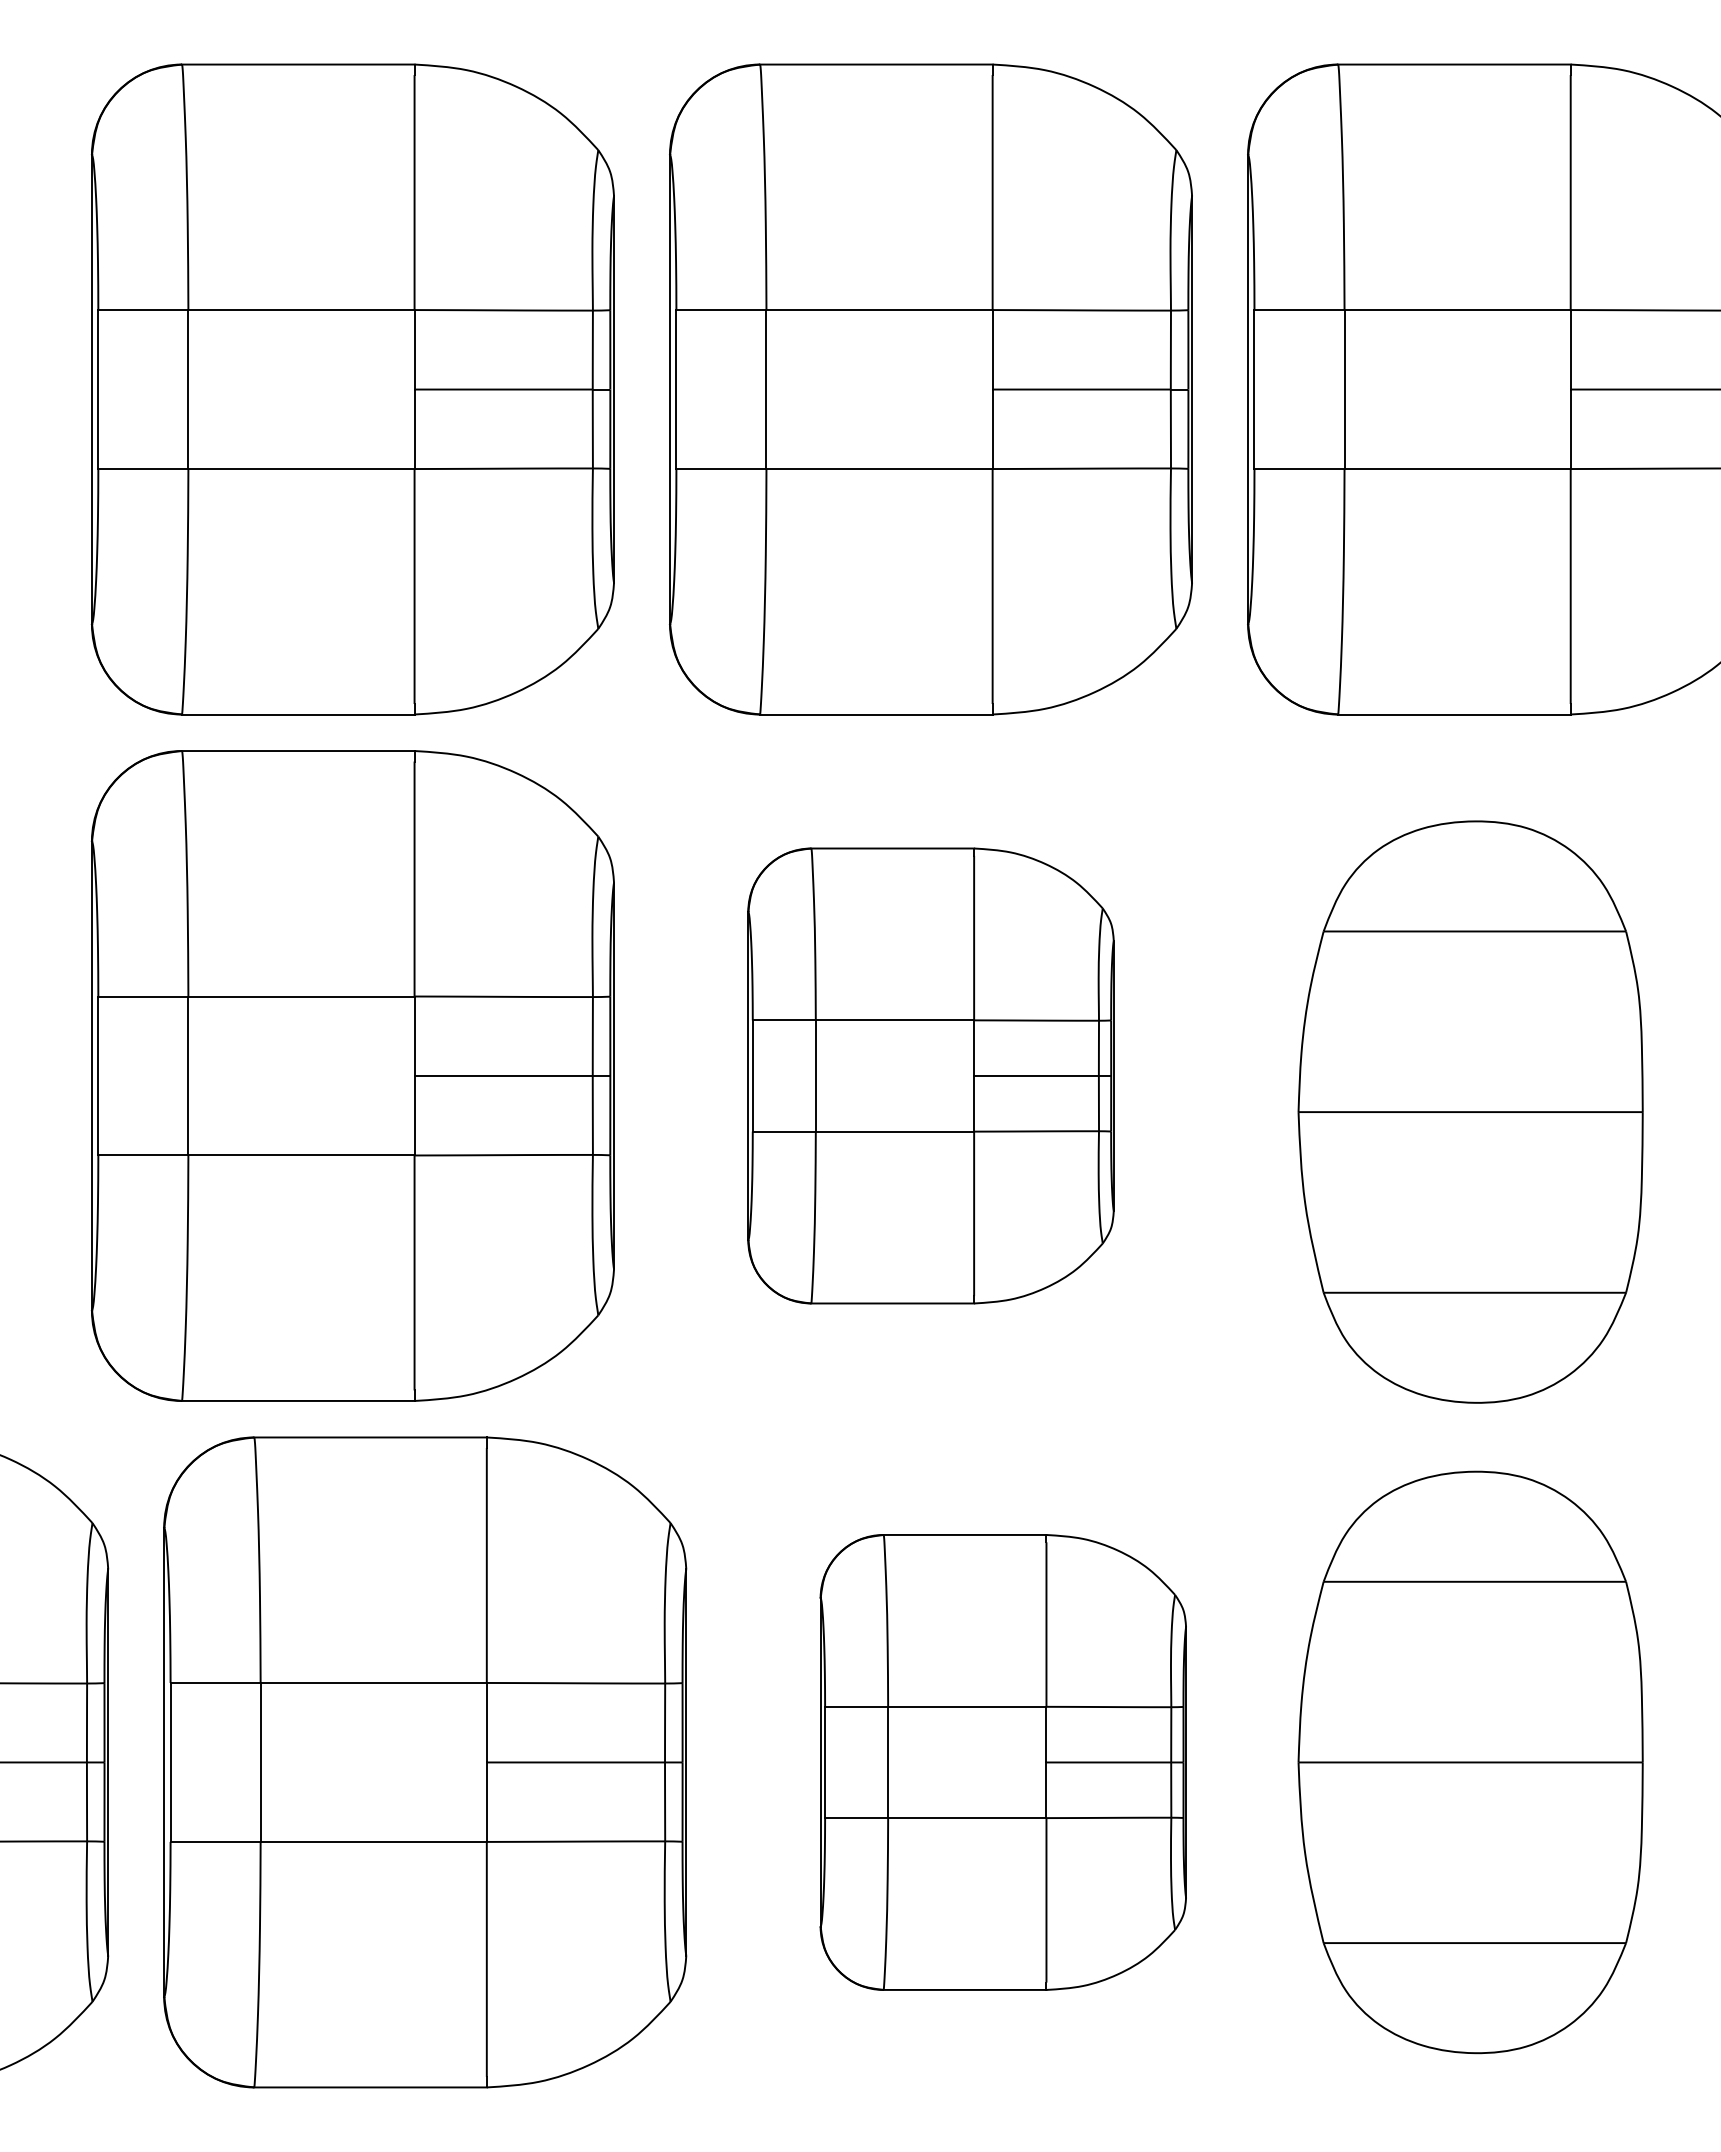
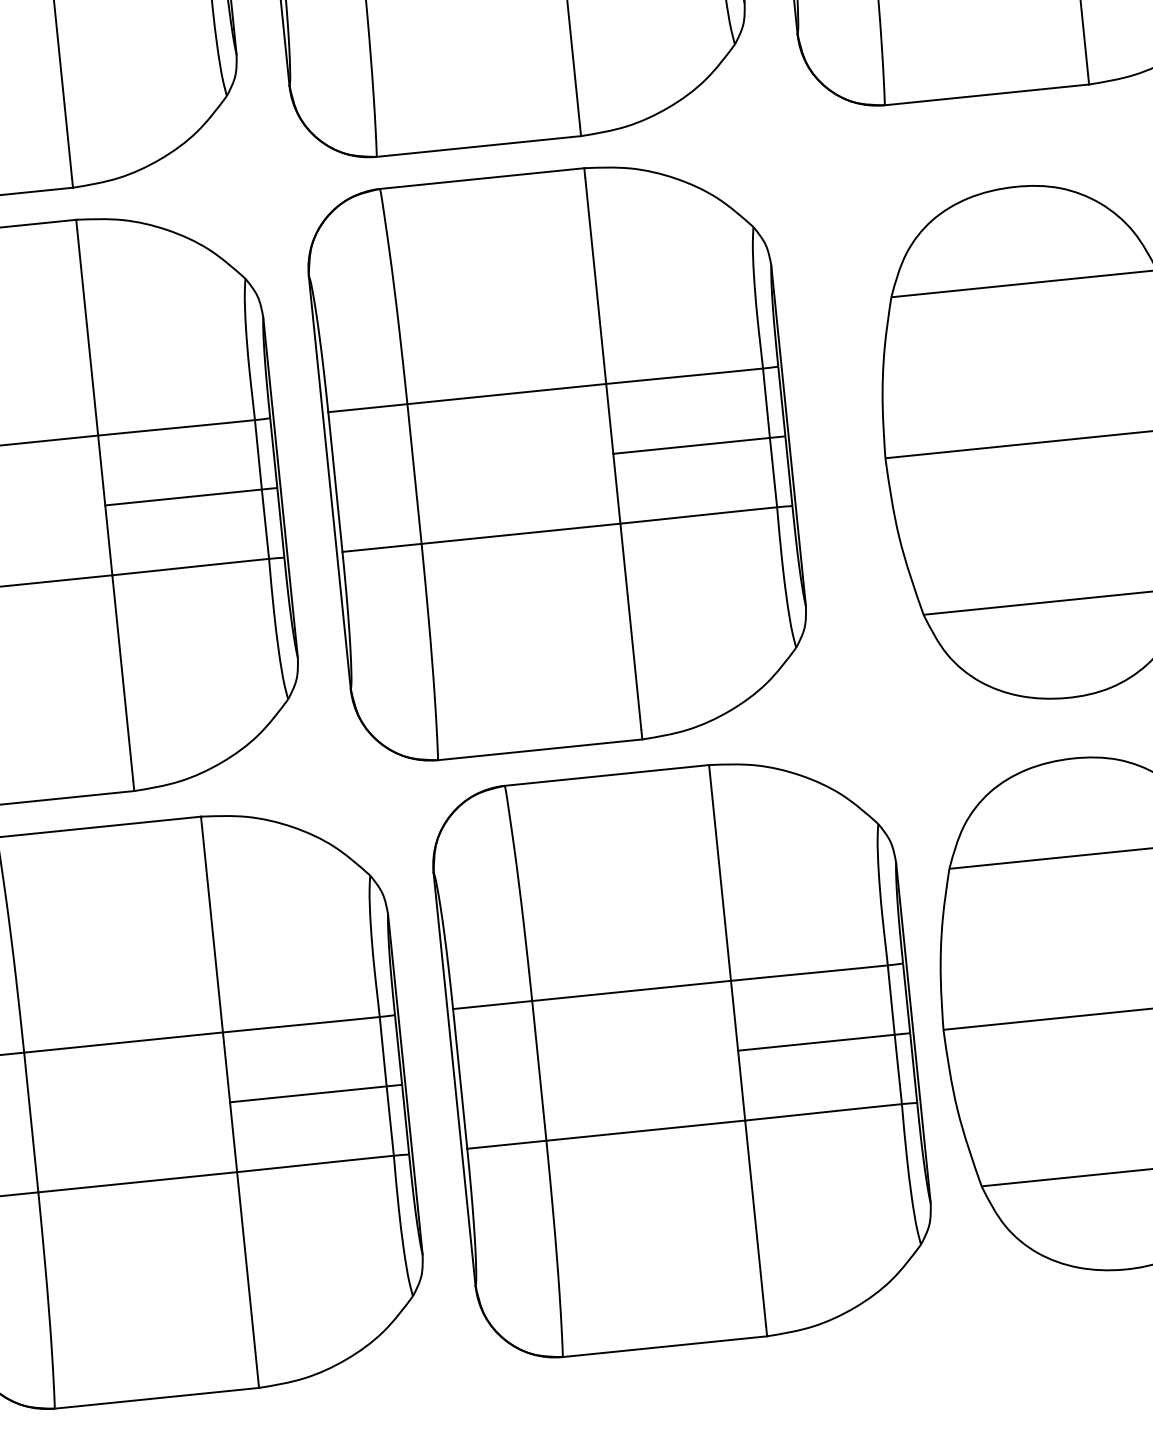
part: (930, 1075) -> (558, 458), size x1.43
part: (1003, 1762) -> (684, 1056), size x1.43

